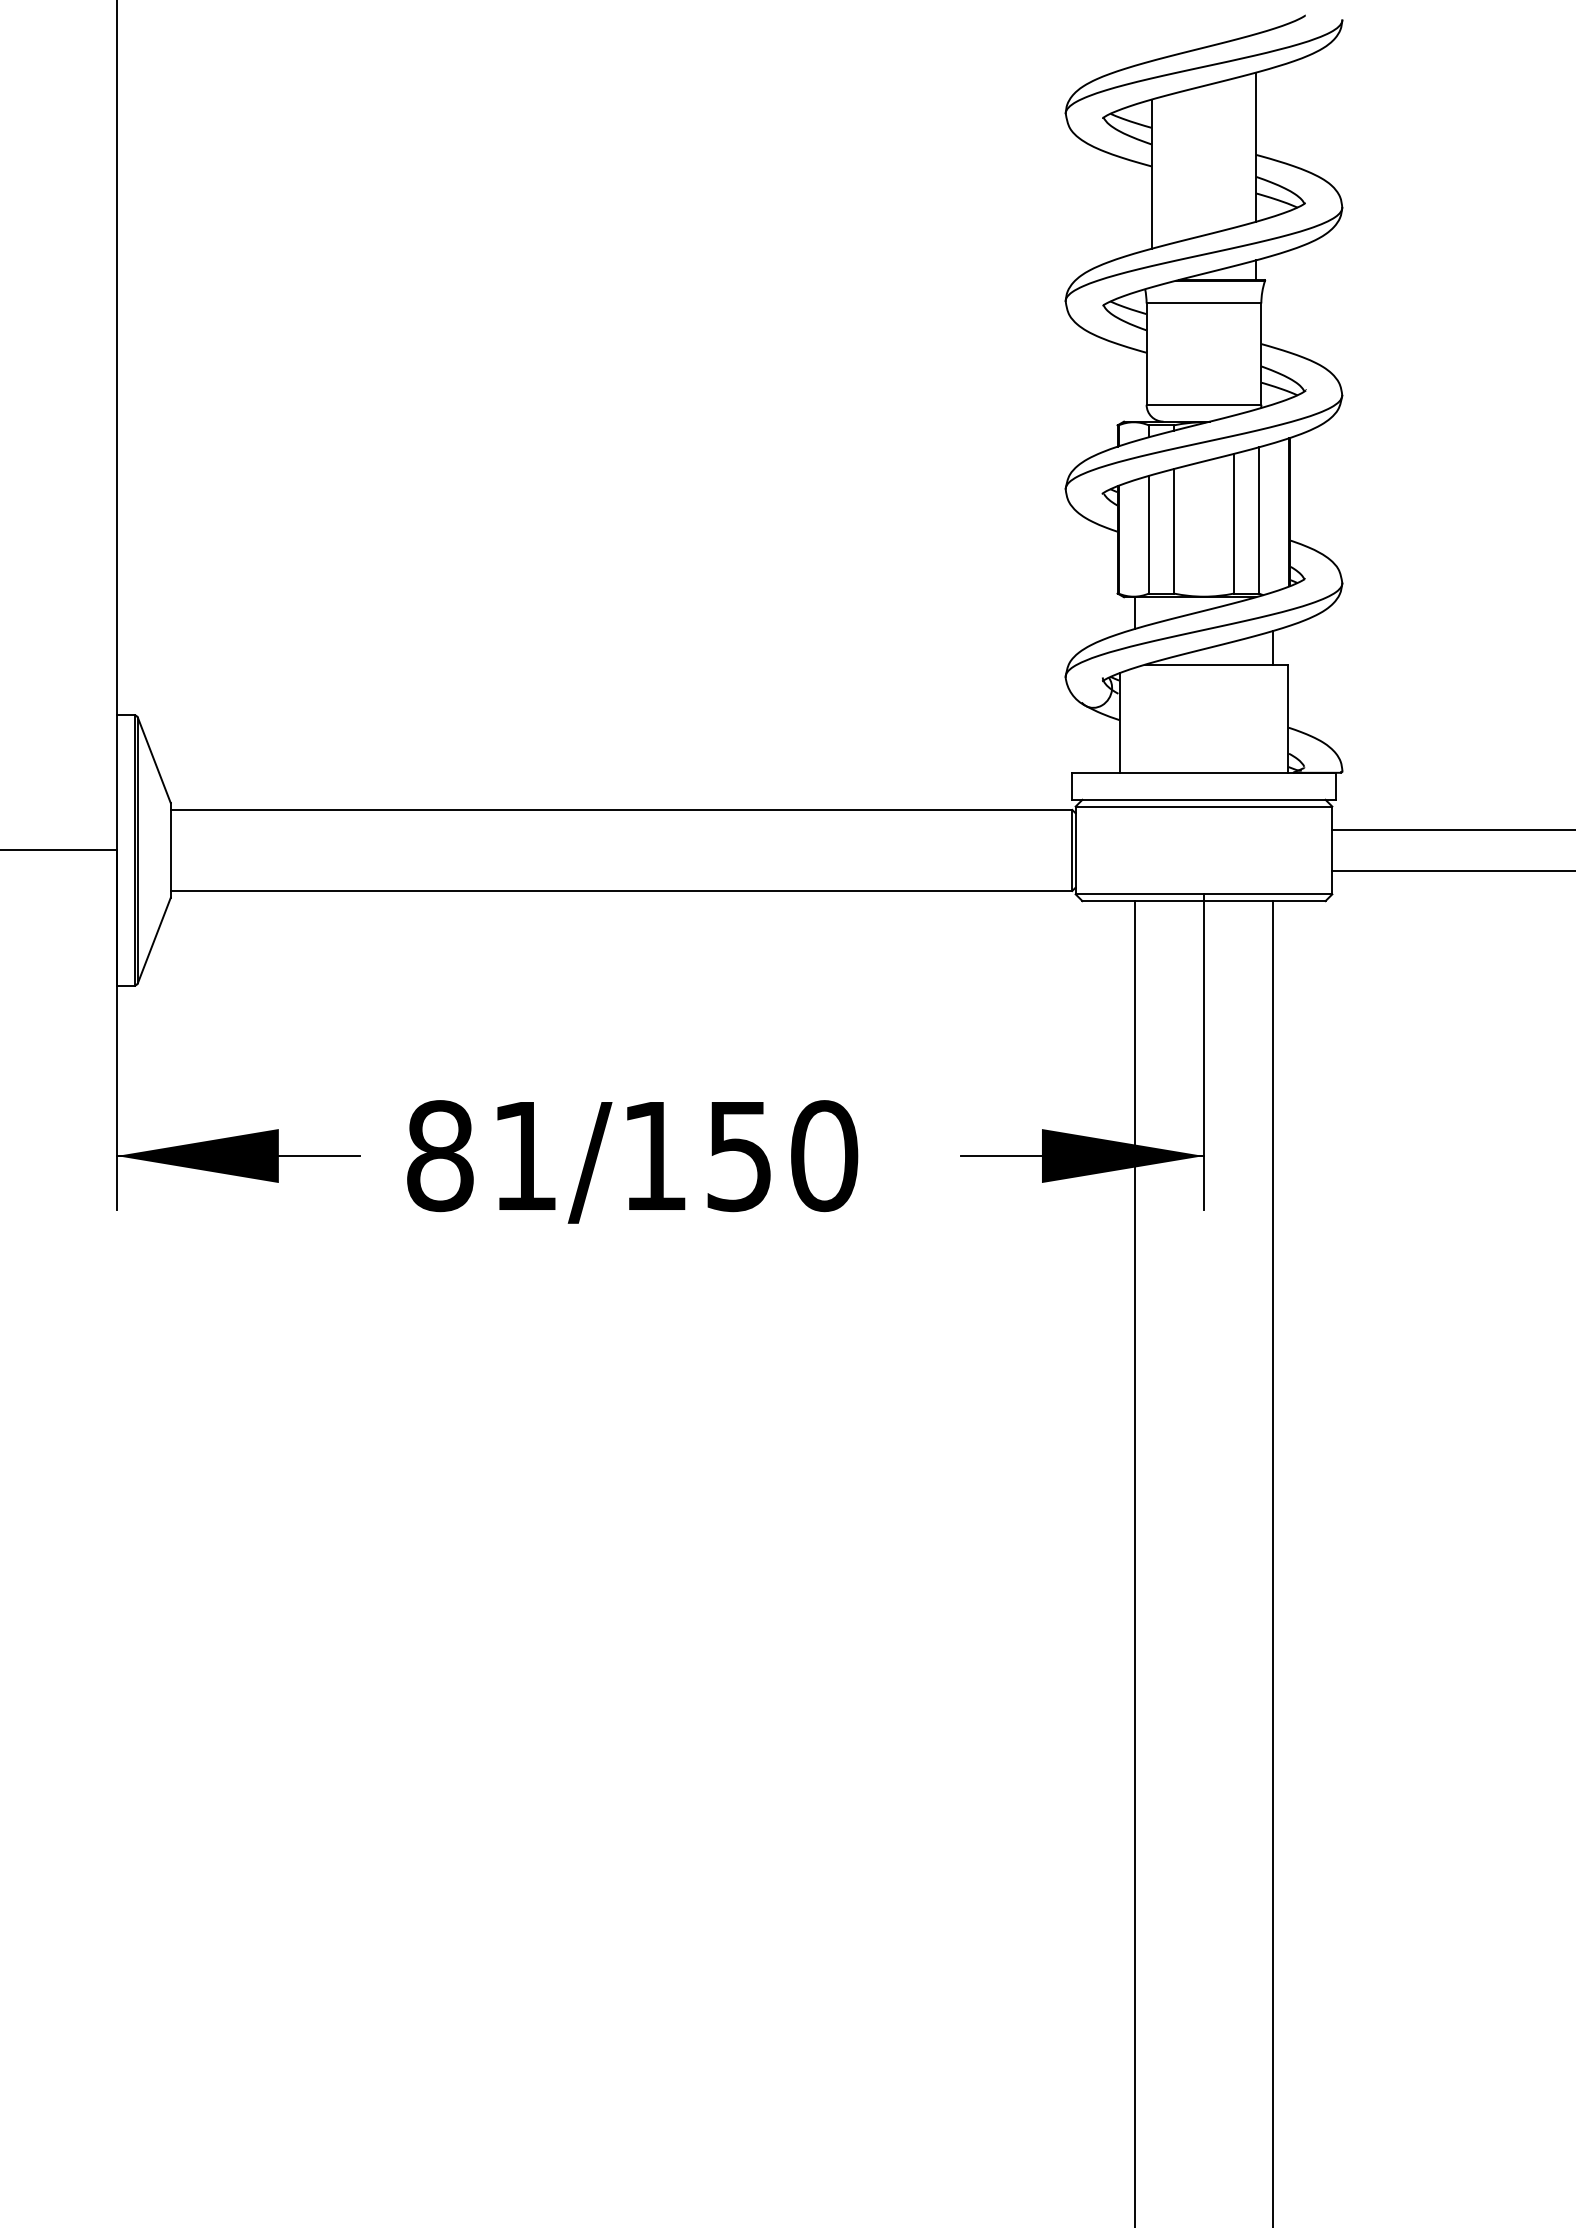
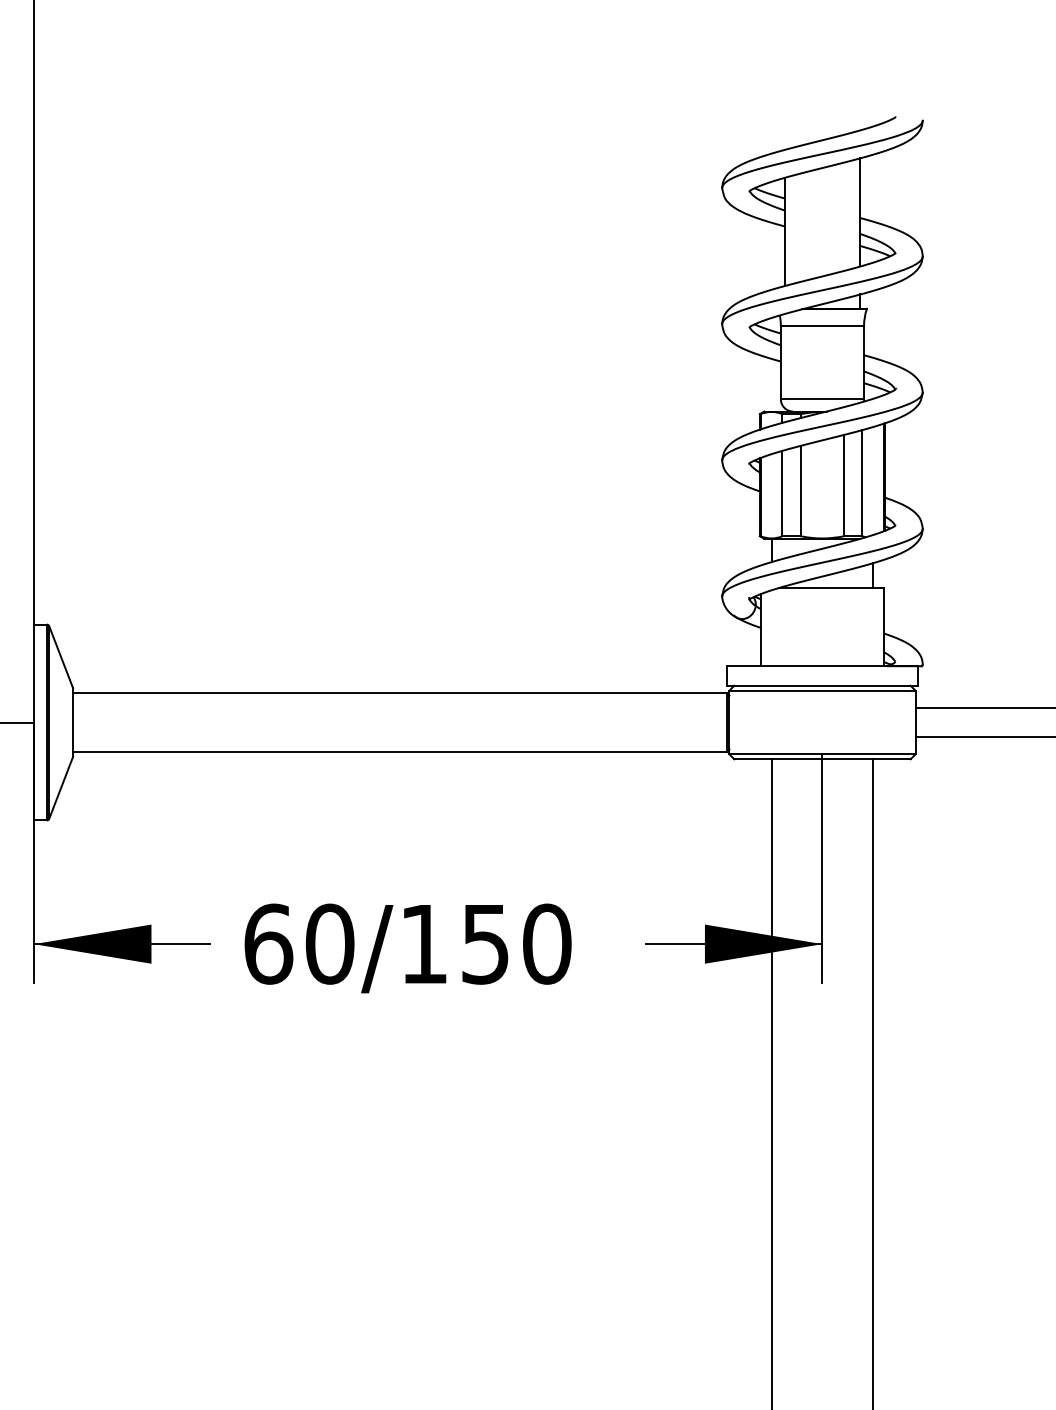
text: (482, 1156) -> (299, 944), 81/150 -> 60/150

